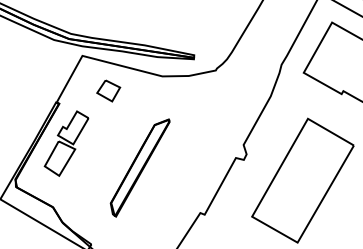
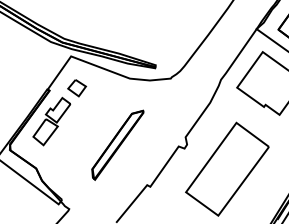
part: (109, 91) -> (77, 88), moved
part: (140, 167) -> (117, 144), moved

